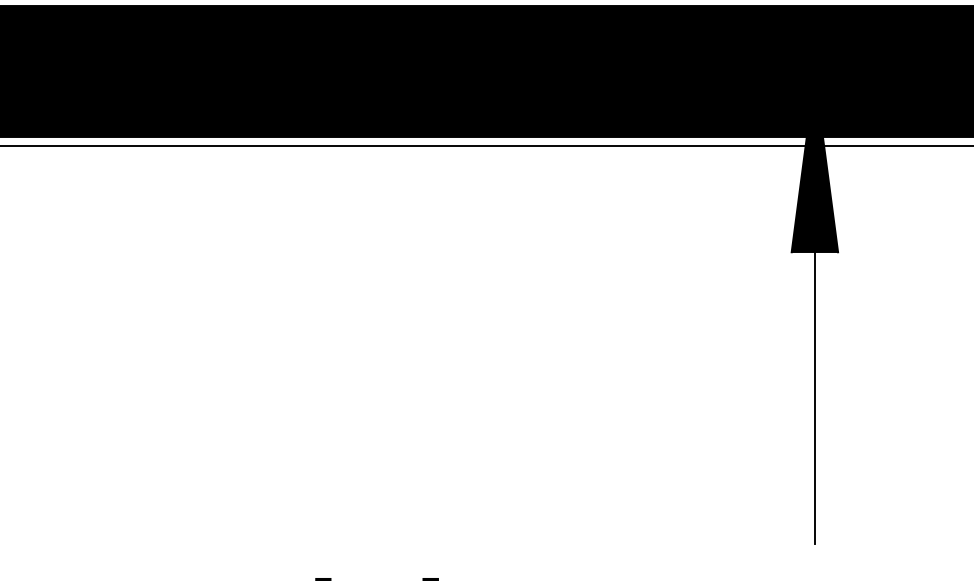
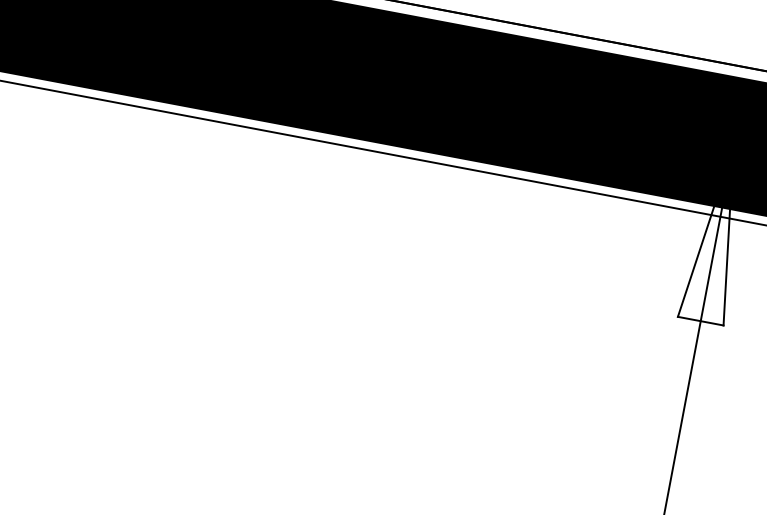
fill: (814, 163) -> (716, 233), removed

